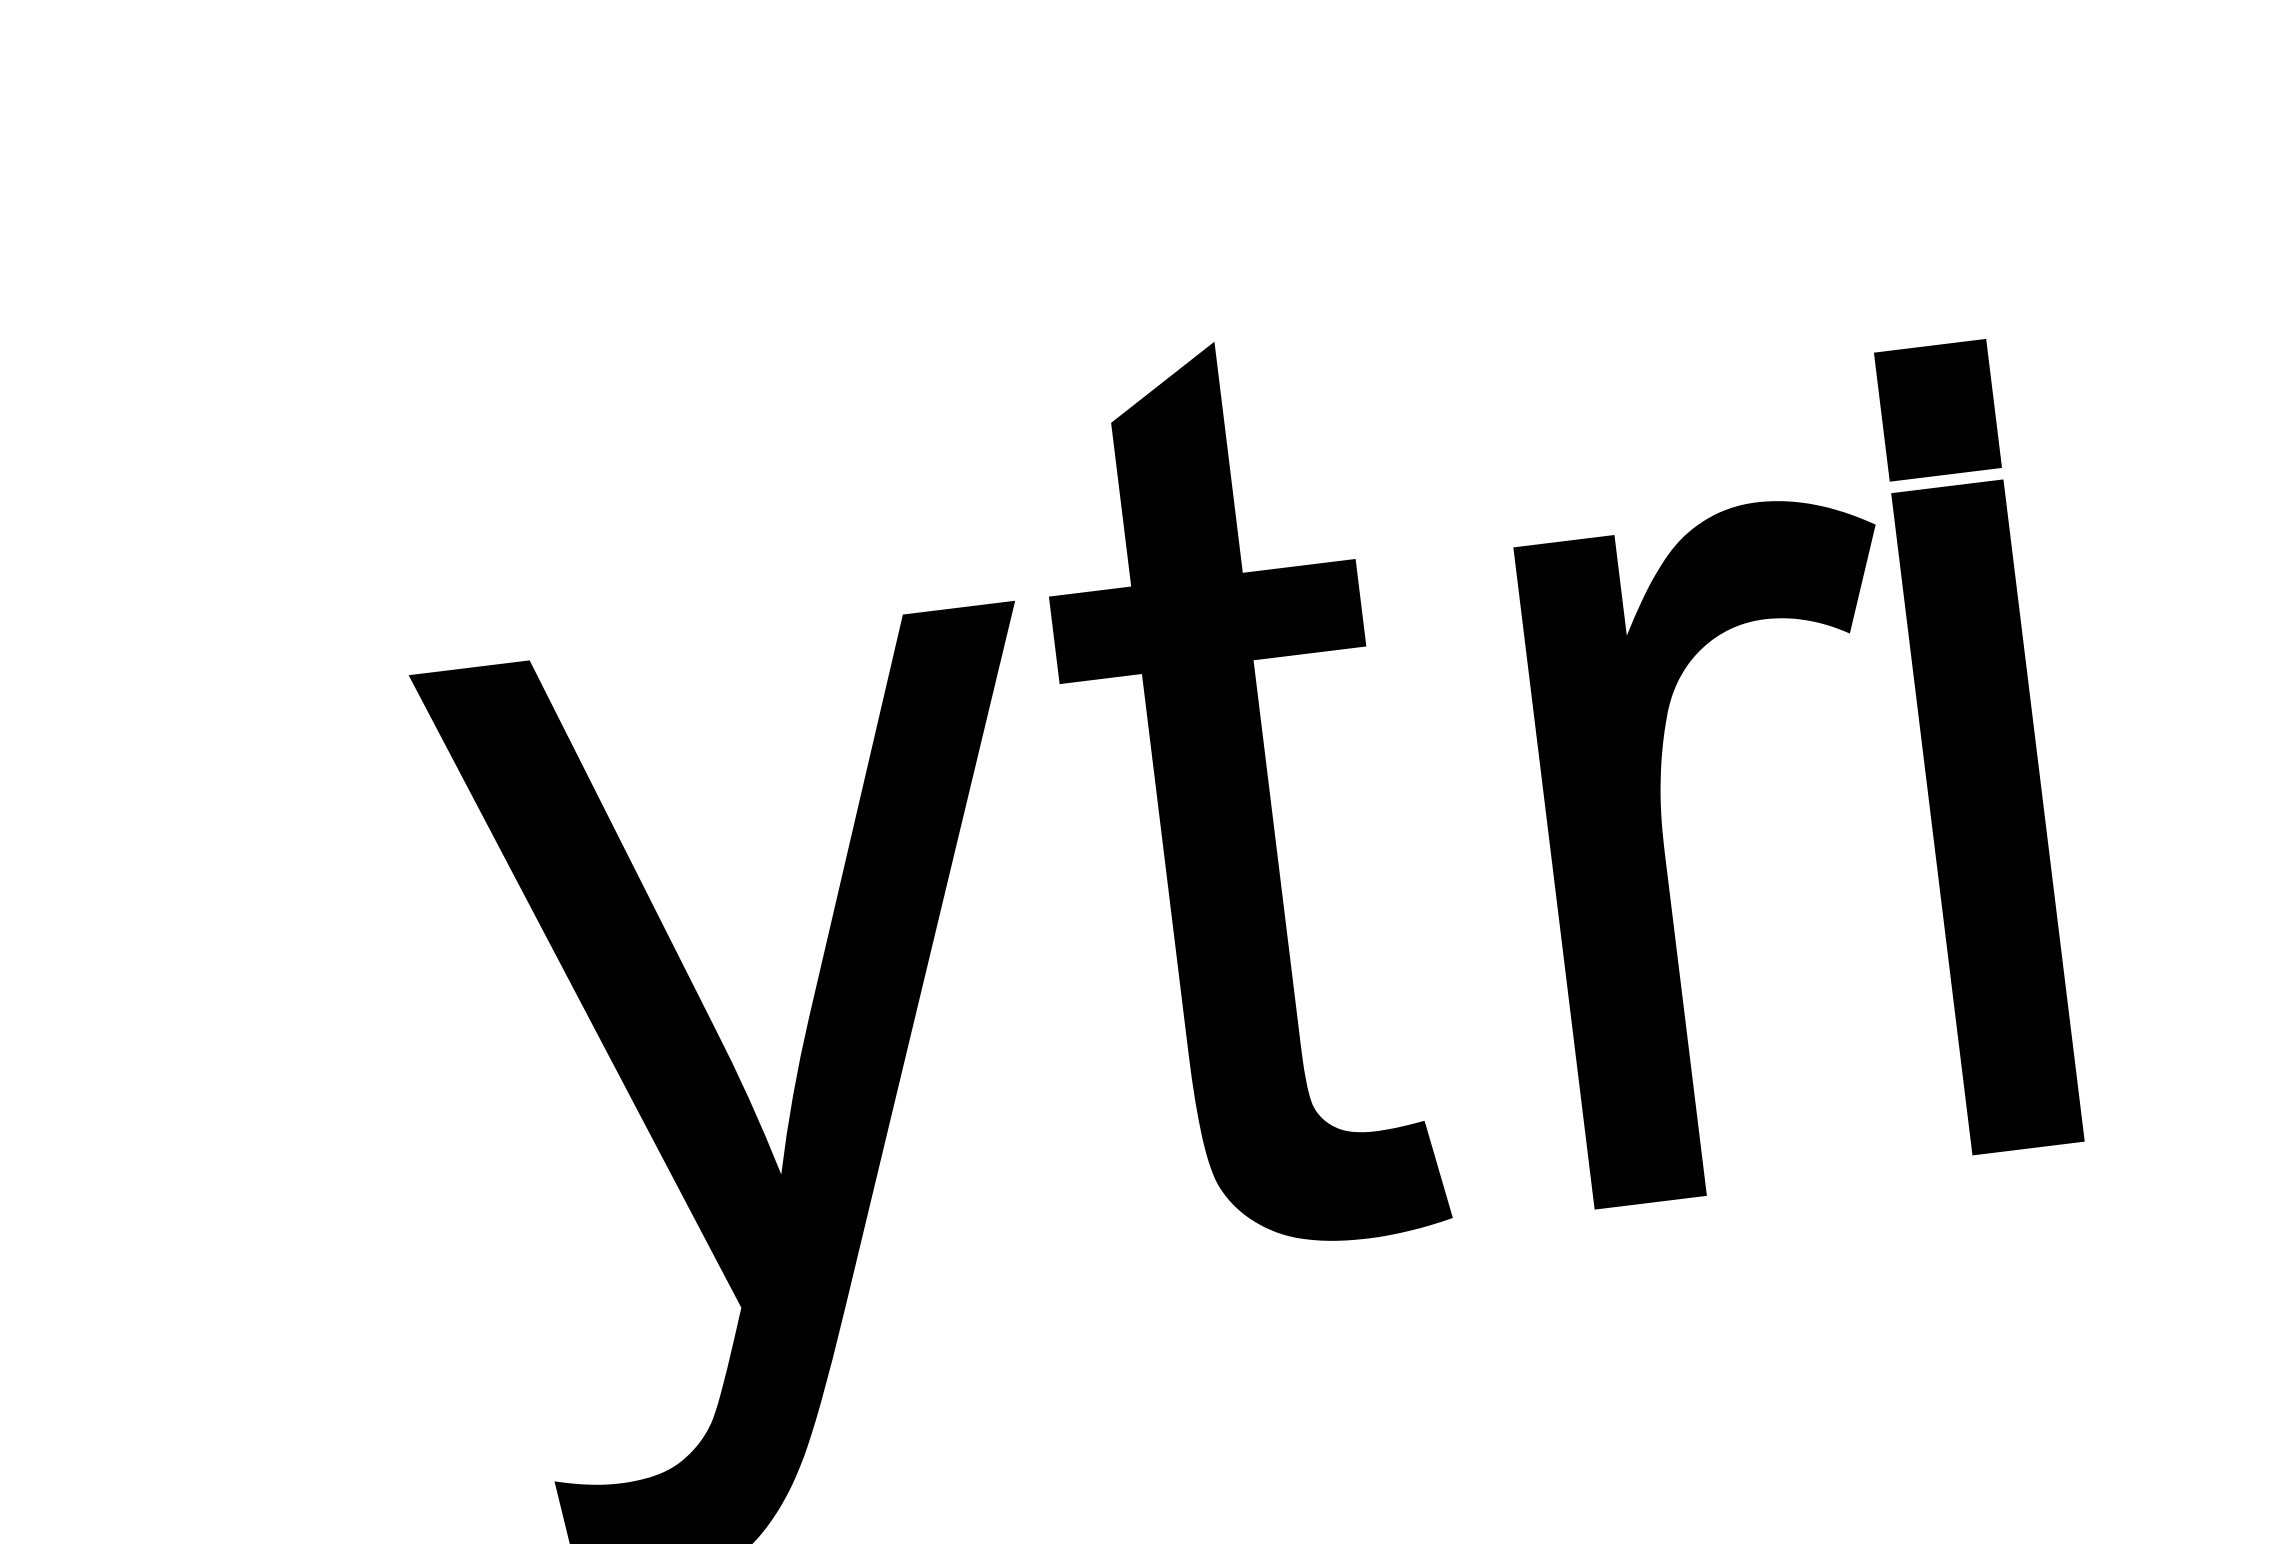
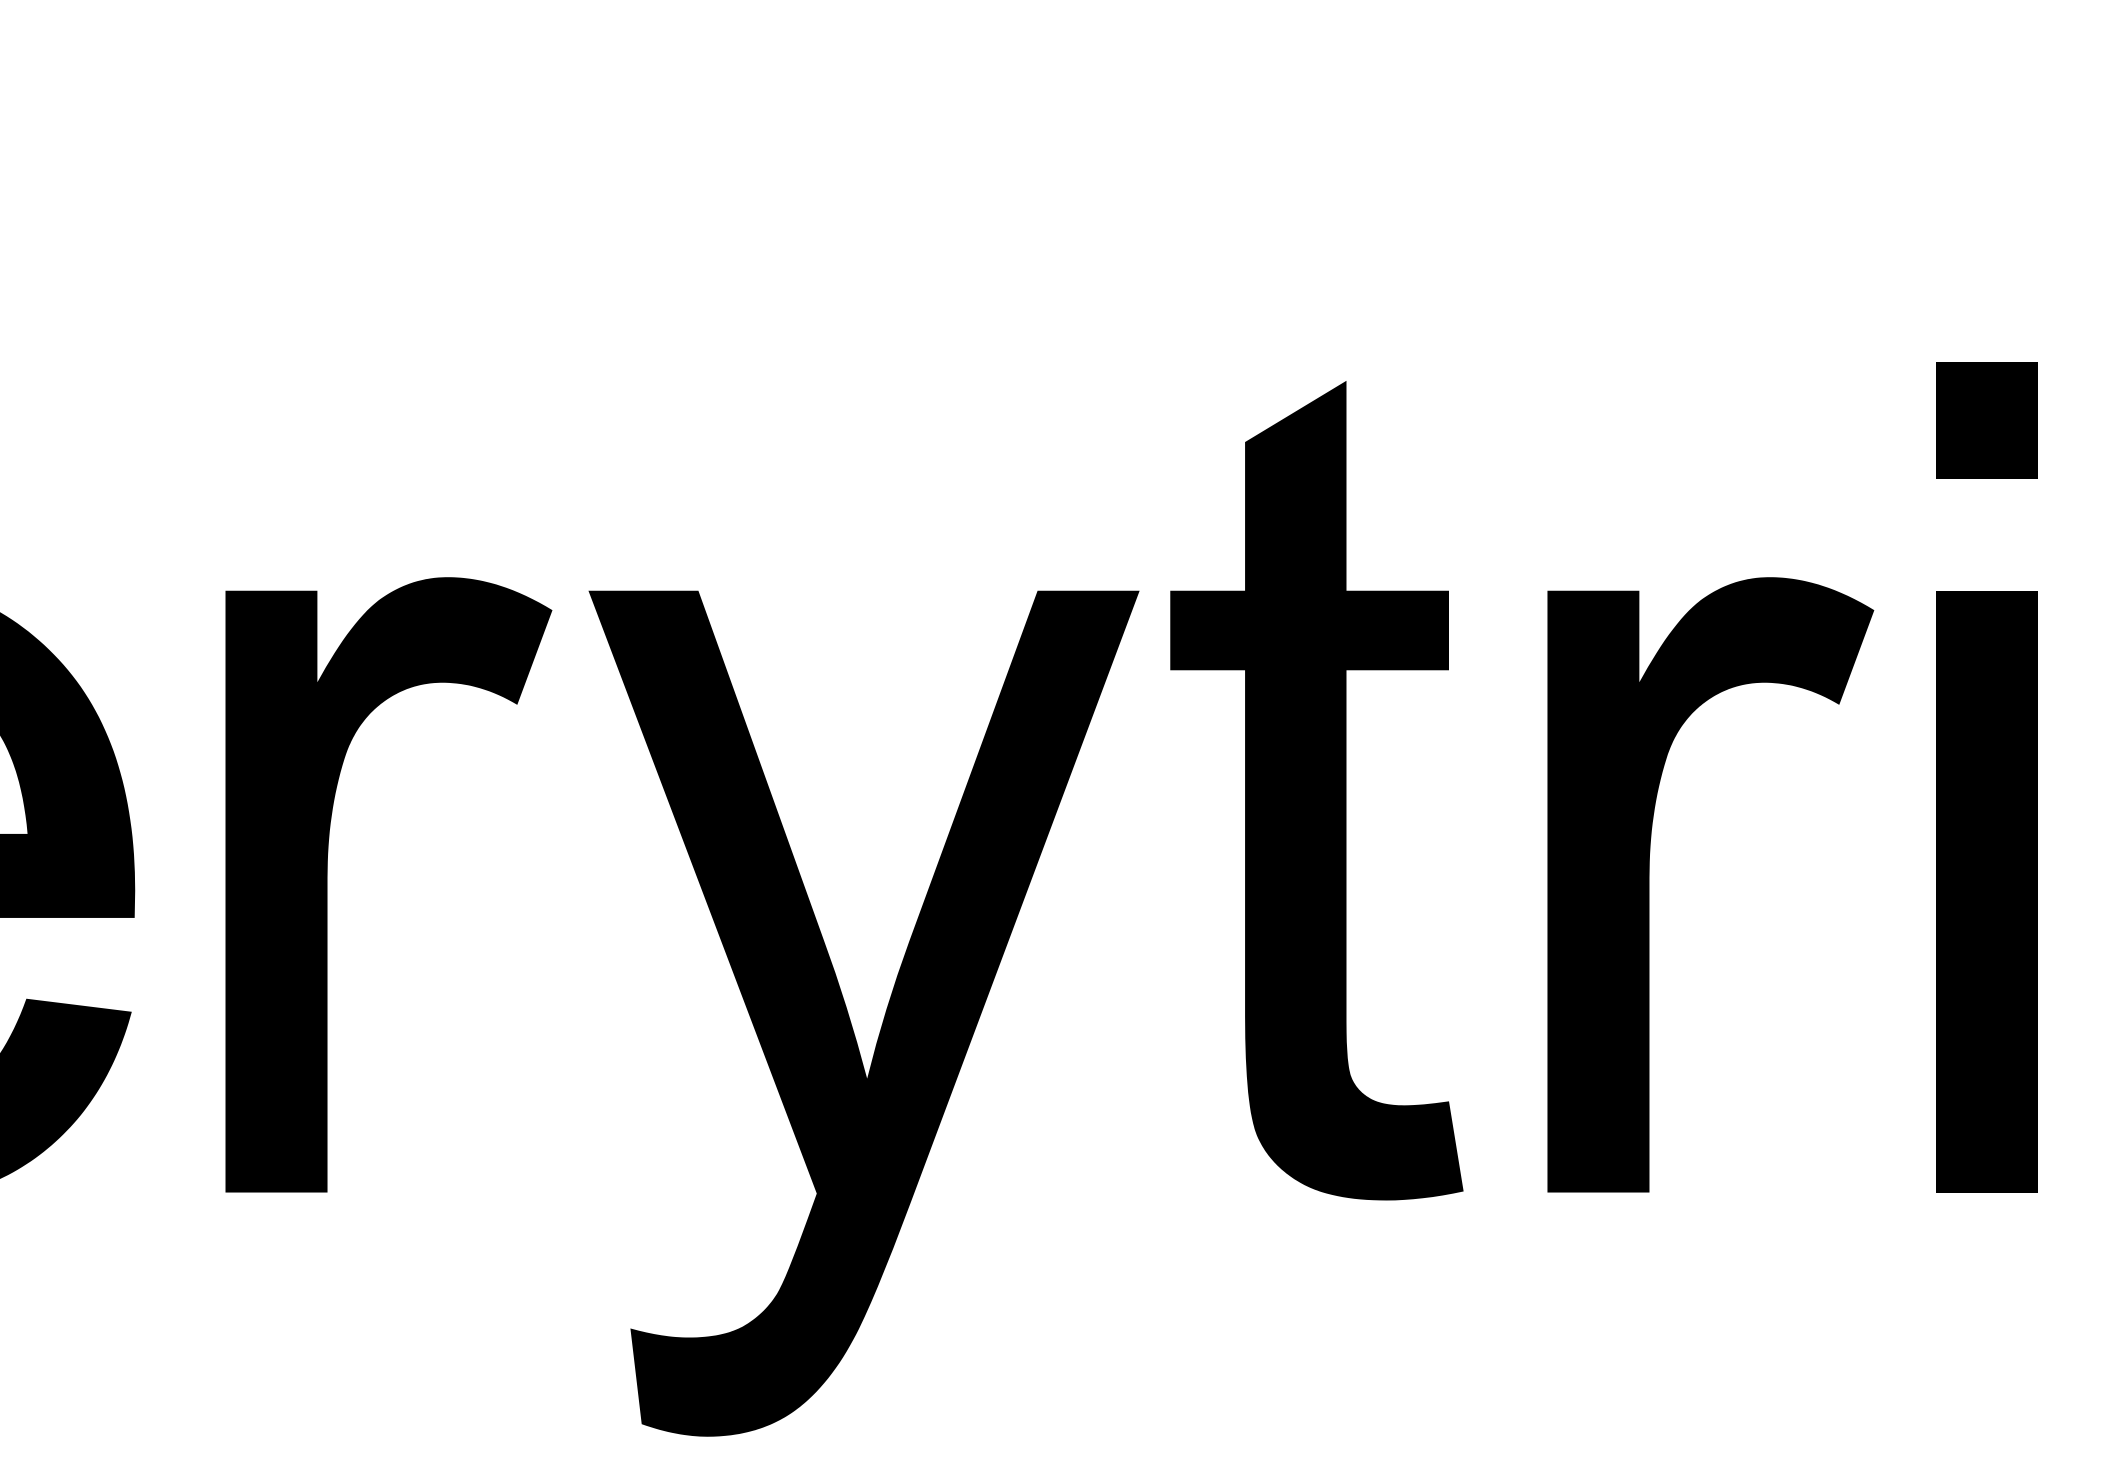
part: (1937, 410) -> (1986, 420), moved
part: (1665, 856) -> (1649, 884), moved
fill: (228, 1025) -> (388, 884), added

